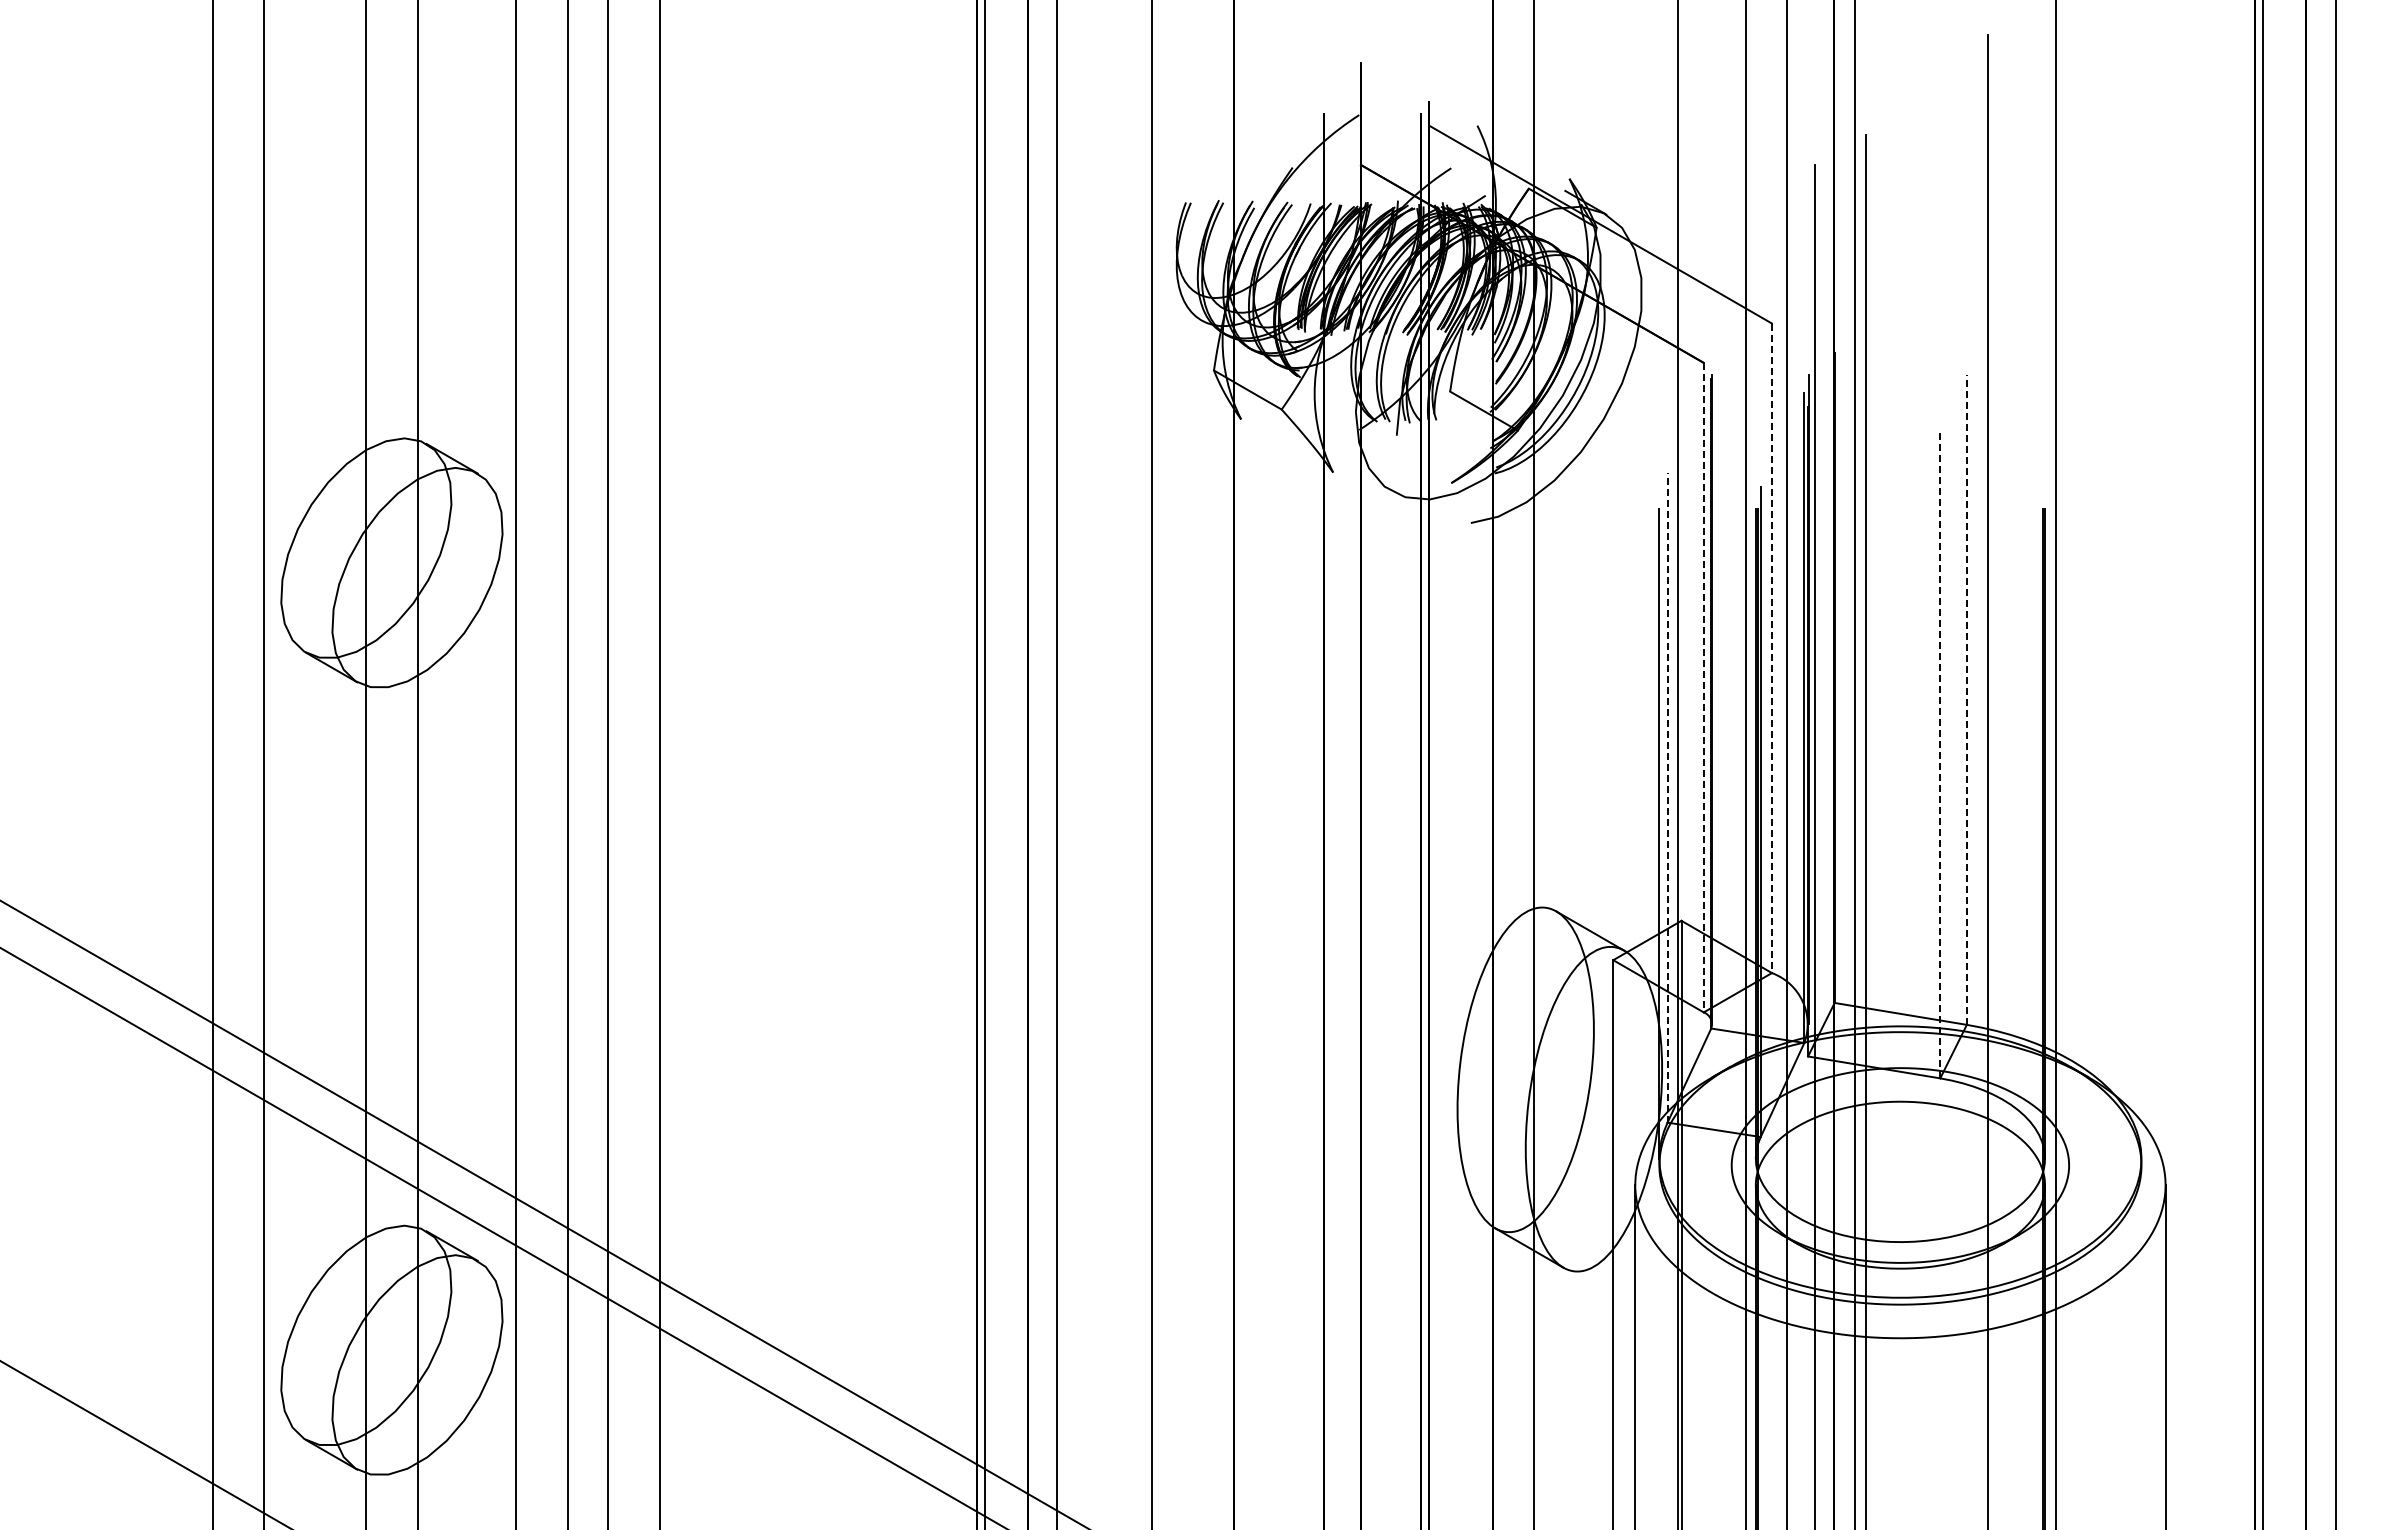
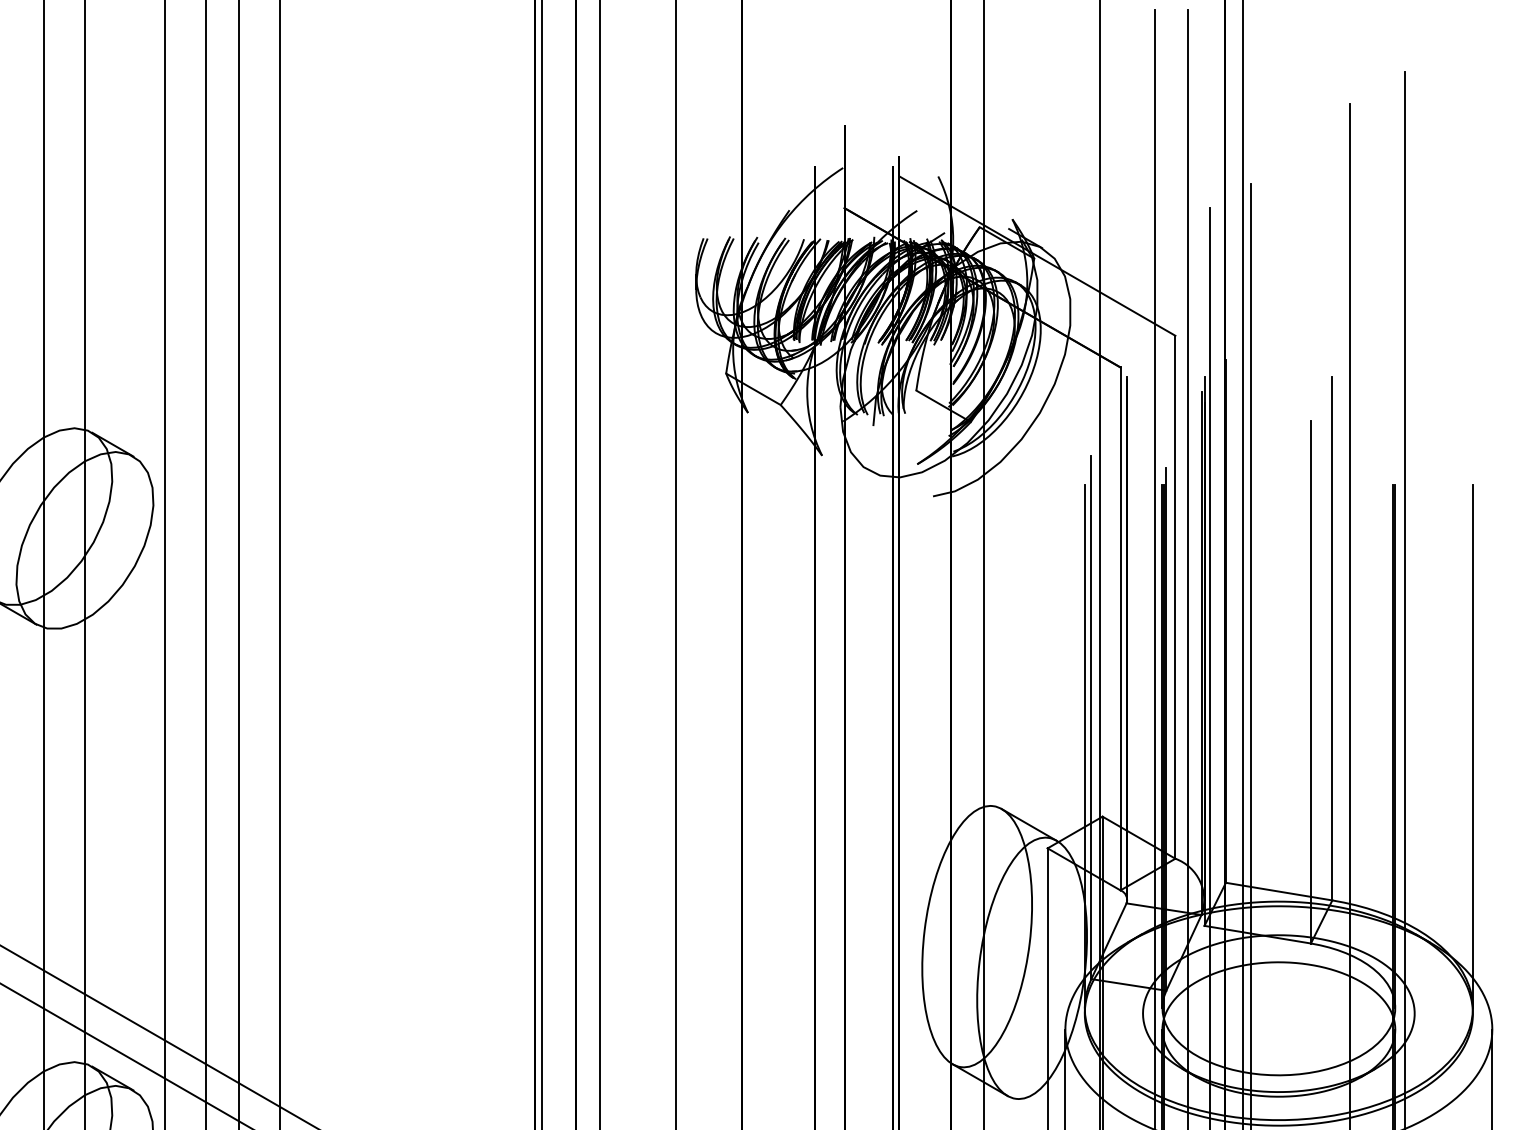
line: (1771, 648) -> (1175, 597), dashed -> solid
line: (1703, 687) -> (1120, 628), dashed -> solid
line: (1966, 700) -> (1332, 639), dashed -> solid
line: (1940, 753) -> (1311, 681), dashed -> solid
line: (1667, 797) -> (1091, 717), dashed -> solid
line: (2141, 833) -> (1472, 746), added

